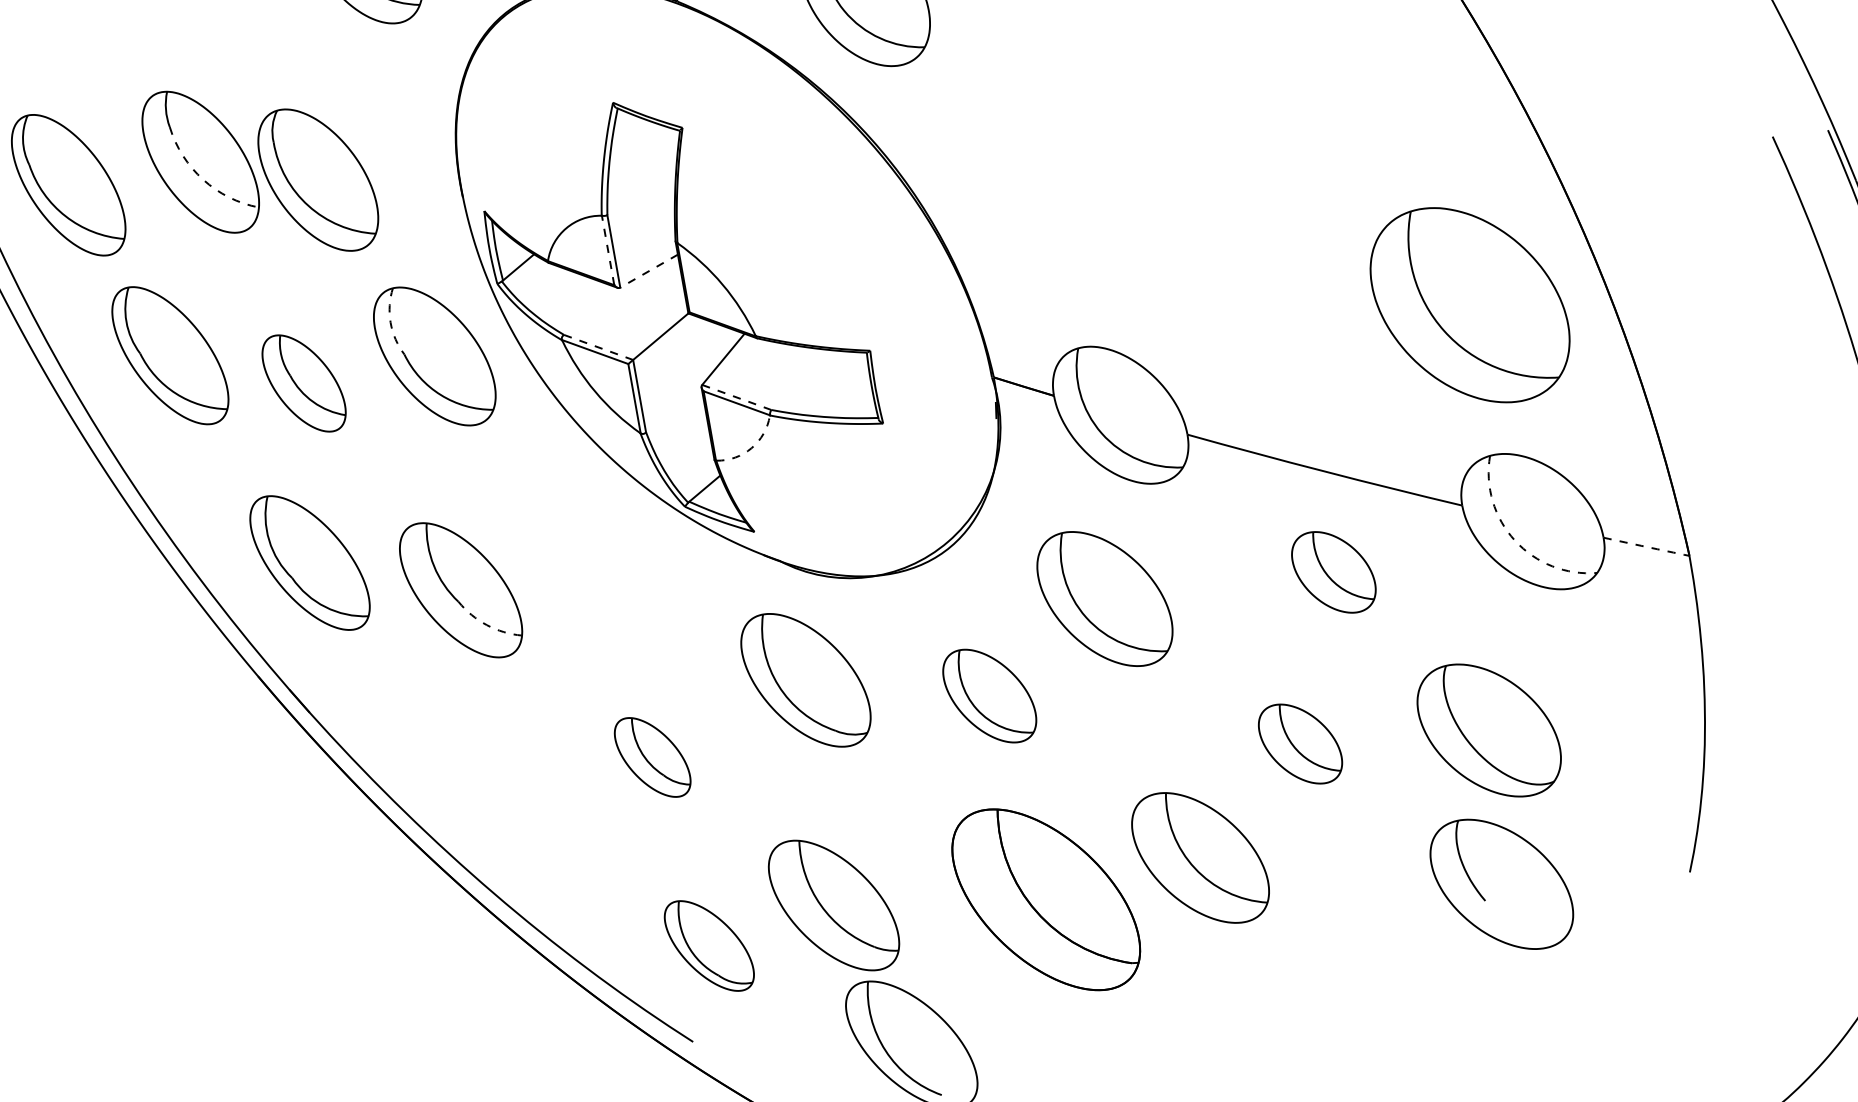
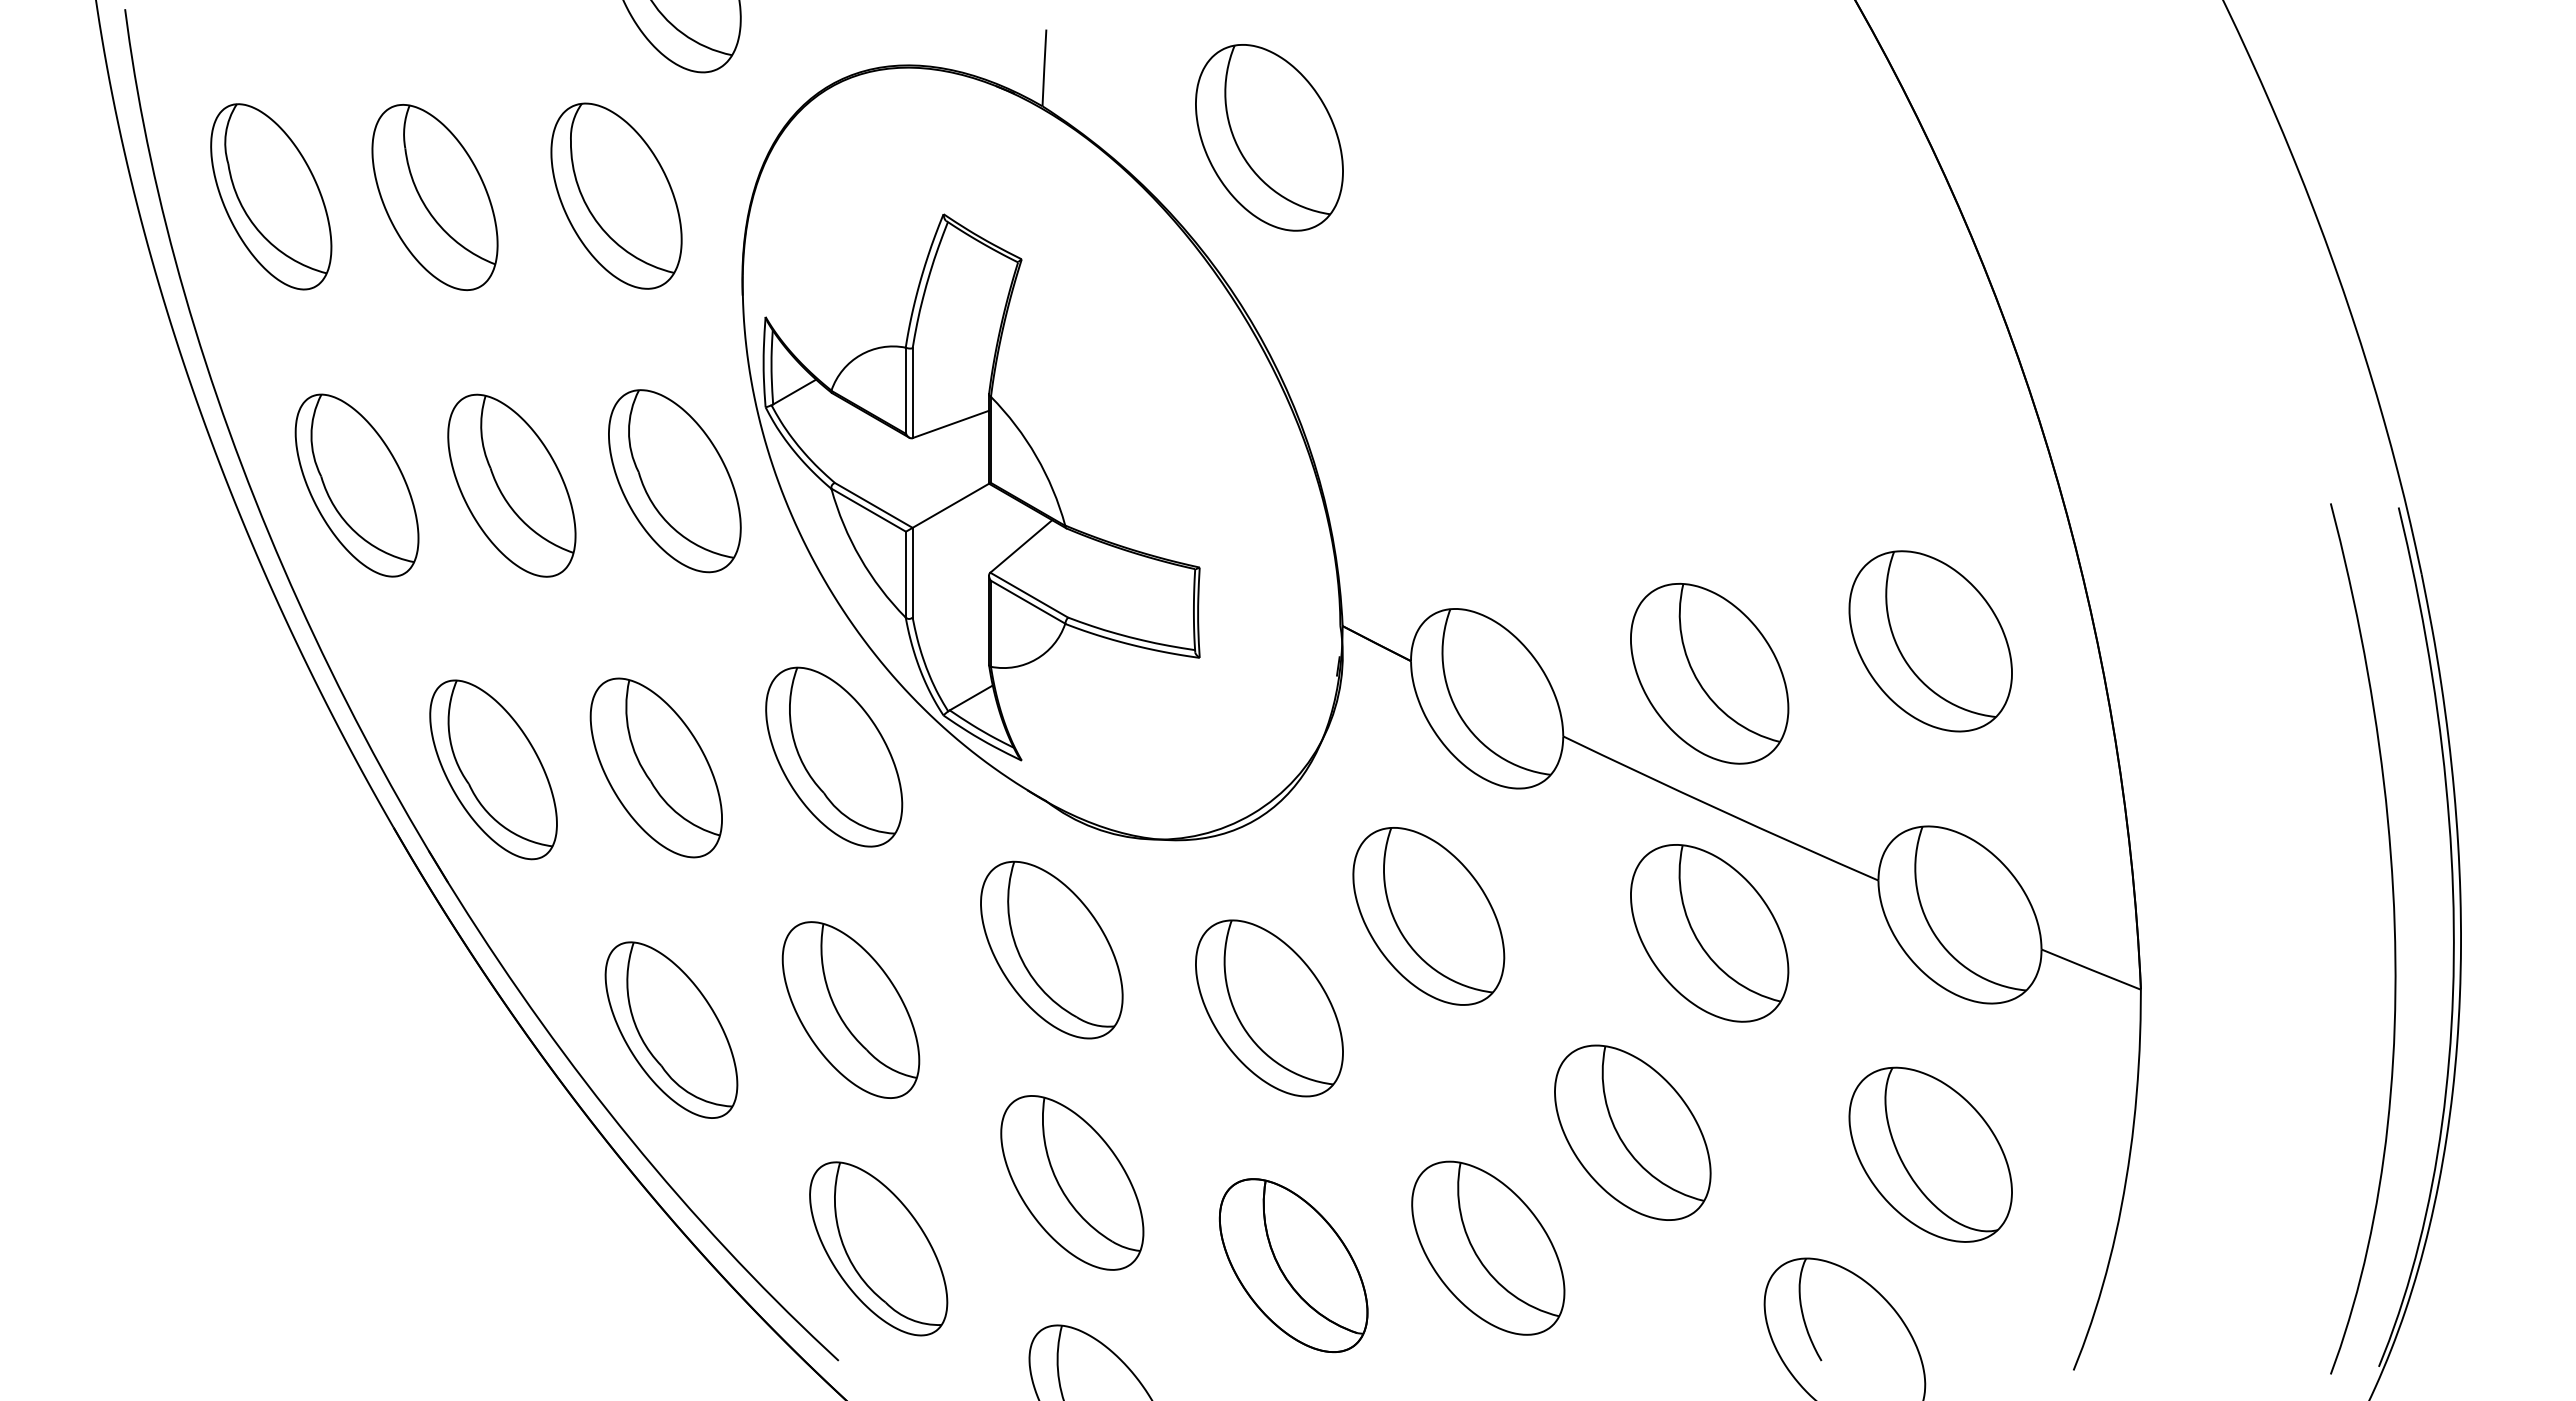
arc: (203, 179) -> (434, 218), dashed -> solid
part: (318, 179) -> (616, 195), moved
line: (607, 250) -> (905, 390), dashed -> solid
line: (648, 271) -> (950, 424), dashed -> solid
part: (1469, 305) -> (1930, 641), size x0.71
arc: (390, 323) -> (628, 431), dashed -> solid
line: (598, 347) -> (873, 505), dashed -> solid
part: (169, 355) -> (356, 485), moved
part: (1296, 362) -> (1709, 673), added
part: (303, 383) -> (511, 485), size x1.43
line: (737, 397) -> (1029, 595), dashed -> solid
arc: (751, 448) -> (1036, 659), dashed -> solid
arc: (1515, 541) -> (1934, 934), dashed -> solid
arc: (1646, 546) -> (2091, 969), dashed -> solid
part: (603, 555) -> (834, 756), added
part: (309, 562) -> (493, 769), moved
part: (1333, 572) -> (1709, 933), size x1.67
arc: (486, 625) -> (679, 815), dashed -> solid
part: (989, 696) -> (1269, 1008), size x1.43
part: (1489, 730) -> (1930, 1154), moved
part: (1300, 743) -> (1632, 1132), size x1.67
part: (652, 757) -> (850, 1009), size x1.67
part: (510, 798) -> (671, 1029), added
part: (1046, 899) -> (1293, 1265), size x0.71
part: (834, 905) -> (1072, 1182), moved
part: (709, 945) -> (878, 1248), size x1.43

